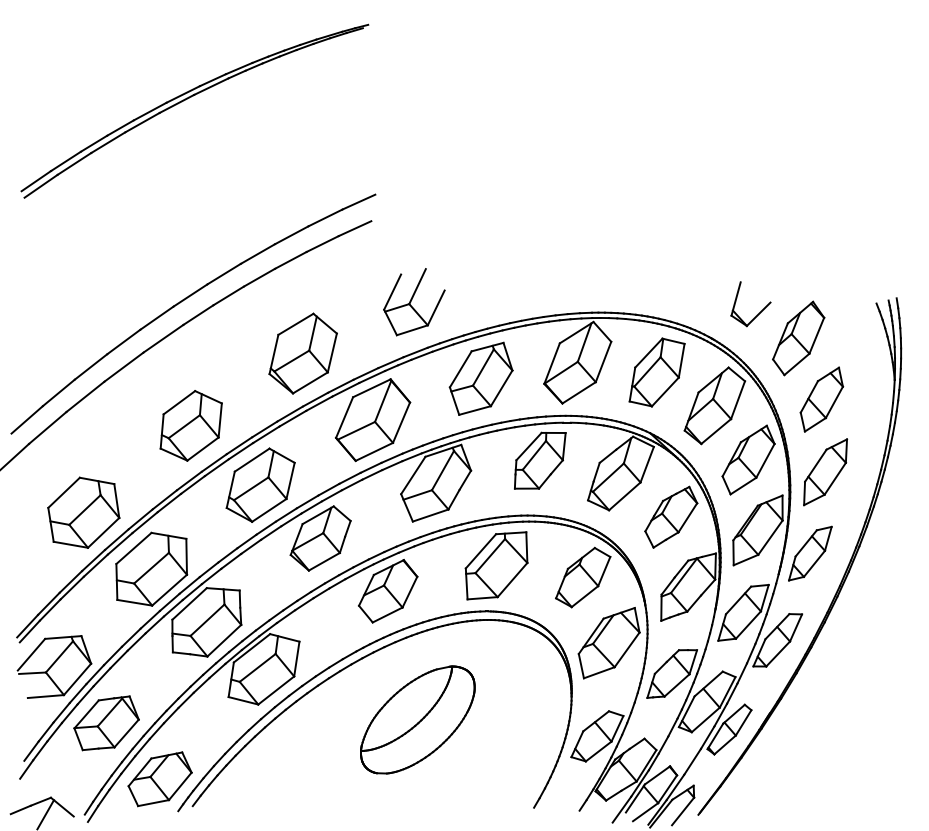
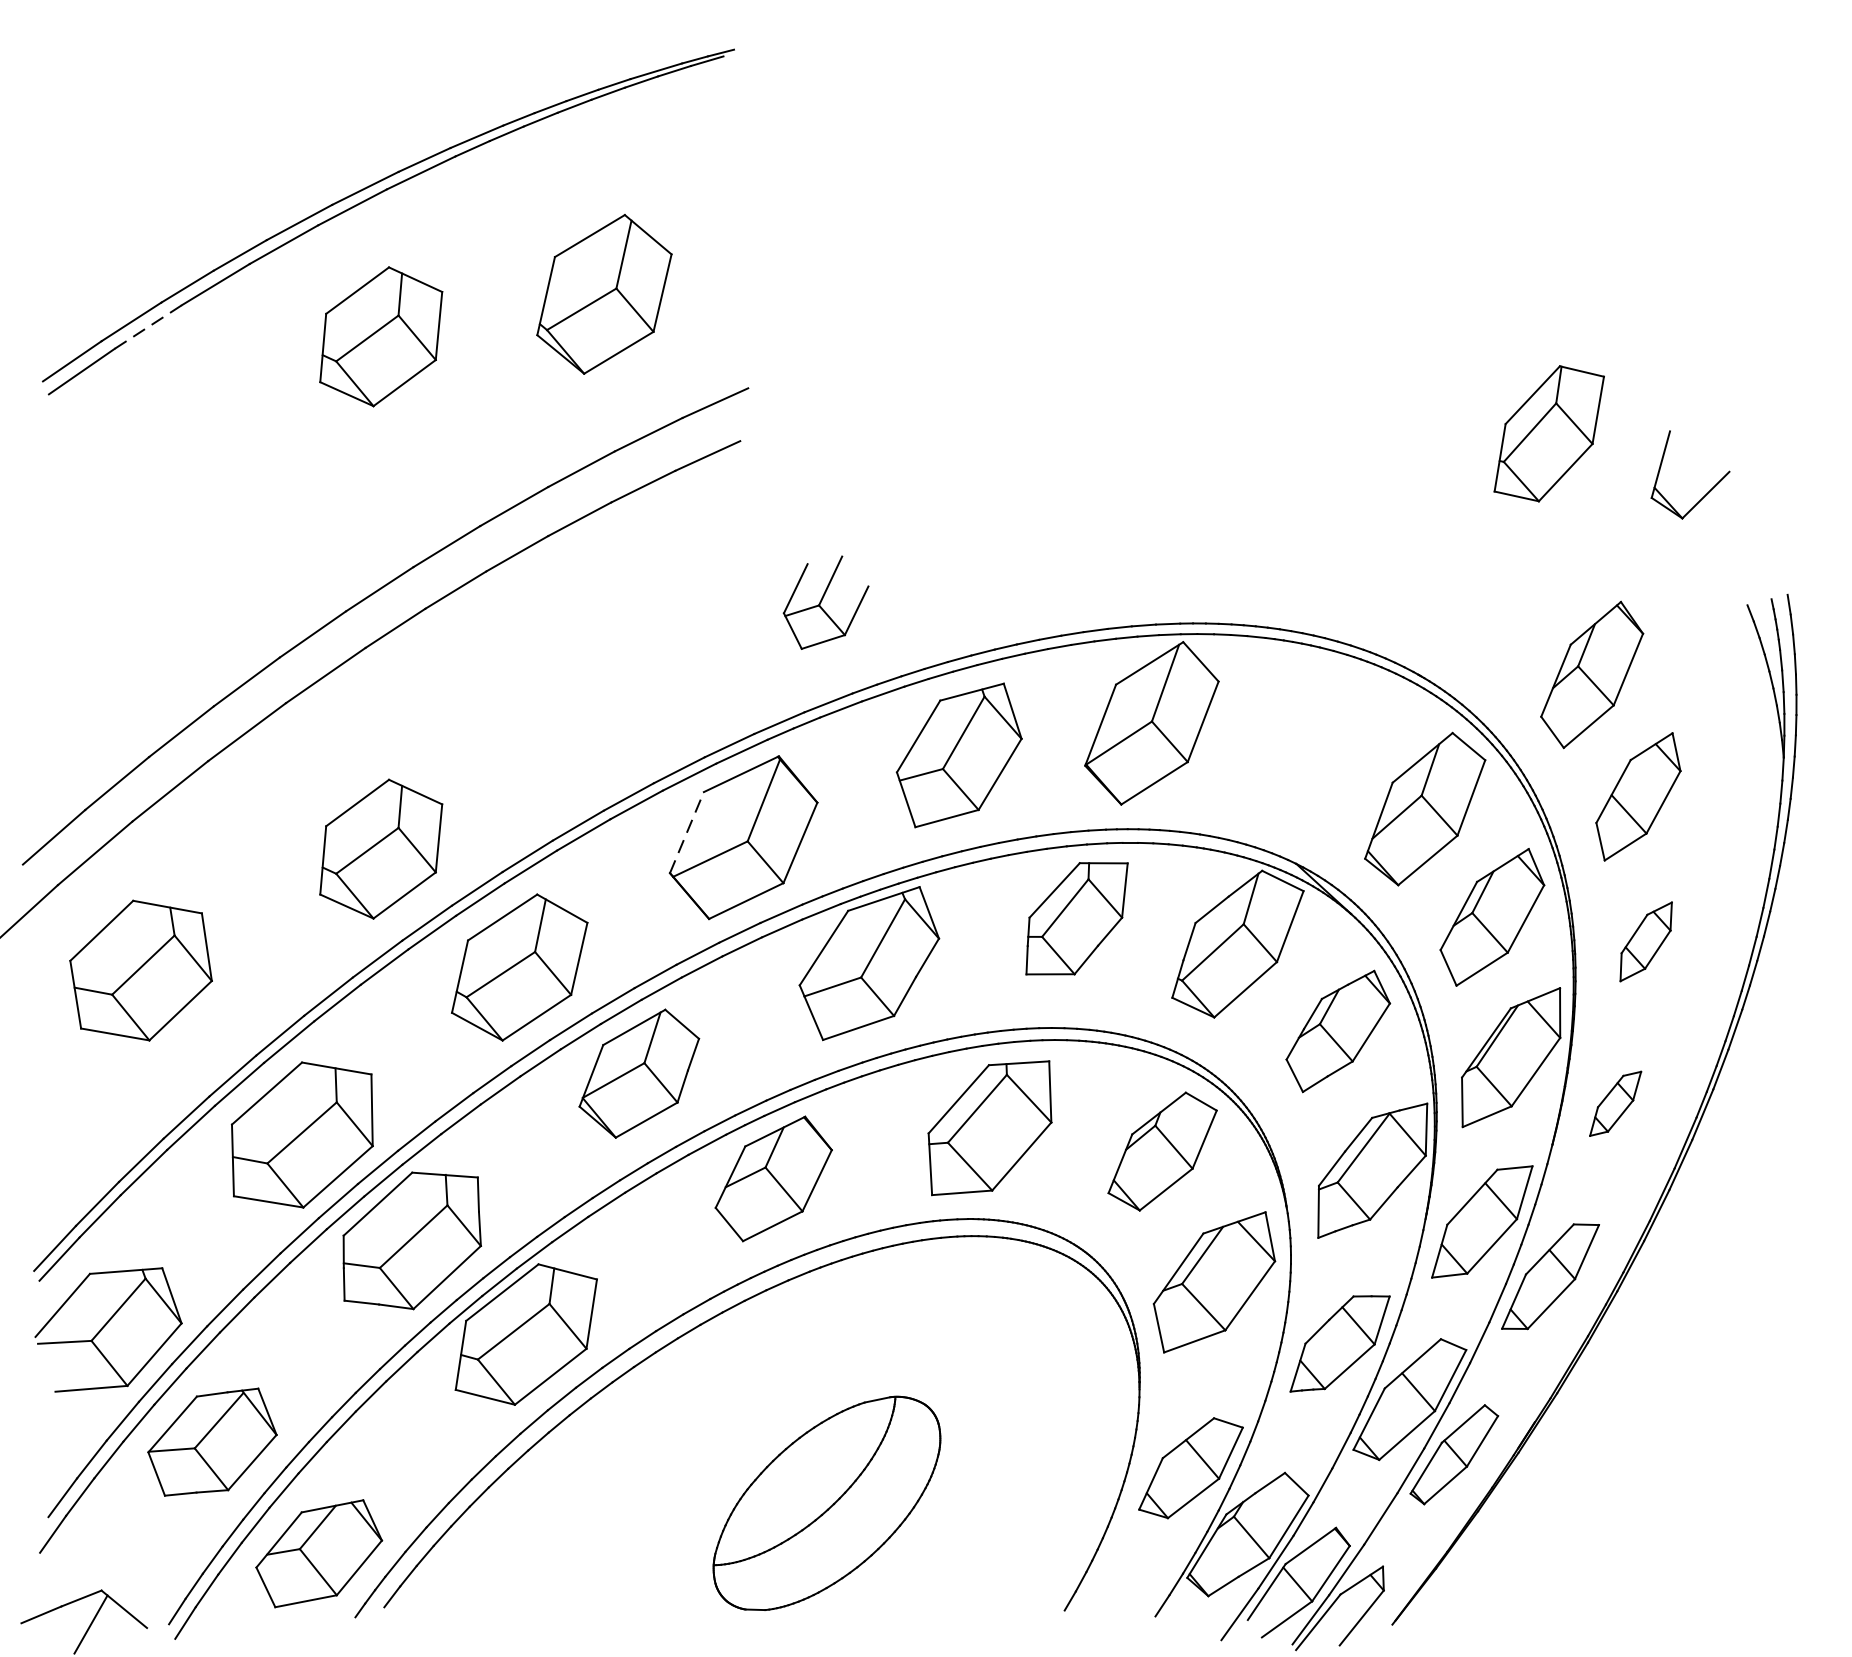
line: (74, 163) -> (148, 326), solid -> dashed
part: (190, 168) -> (379, 336), added
part: (414, 302) -> (826, 603), size x0.7
part: (759, 312) -> (1707, 491), moved
part: (302, 353) -> (603, 294), moved
part: (656, 372) -> (1548, 433), moved
line: (344, 417) -> (686, 832), solid -> dashed
part: (825, 472) -> (1645, 942), size x0.6
part: (83, 512) -> (140, 970), moved
part: (810, 553) -> (1615, 1103), size x0.6
part: (417, 719) -> (826, 1502), moved

